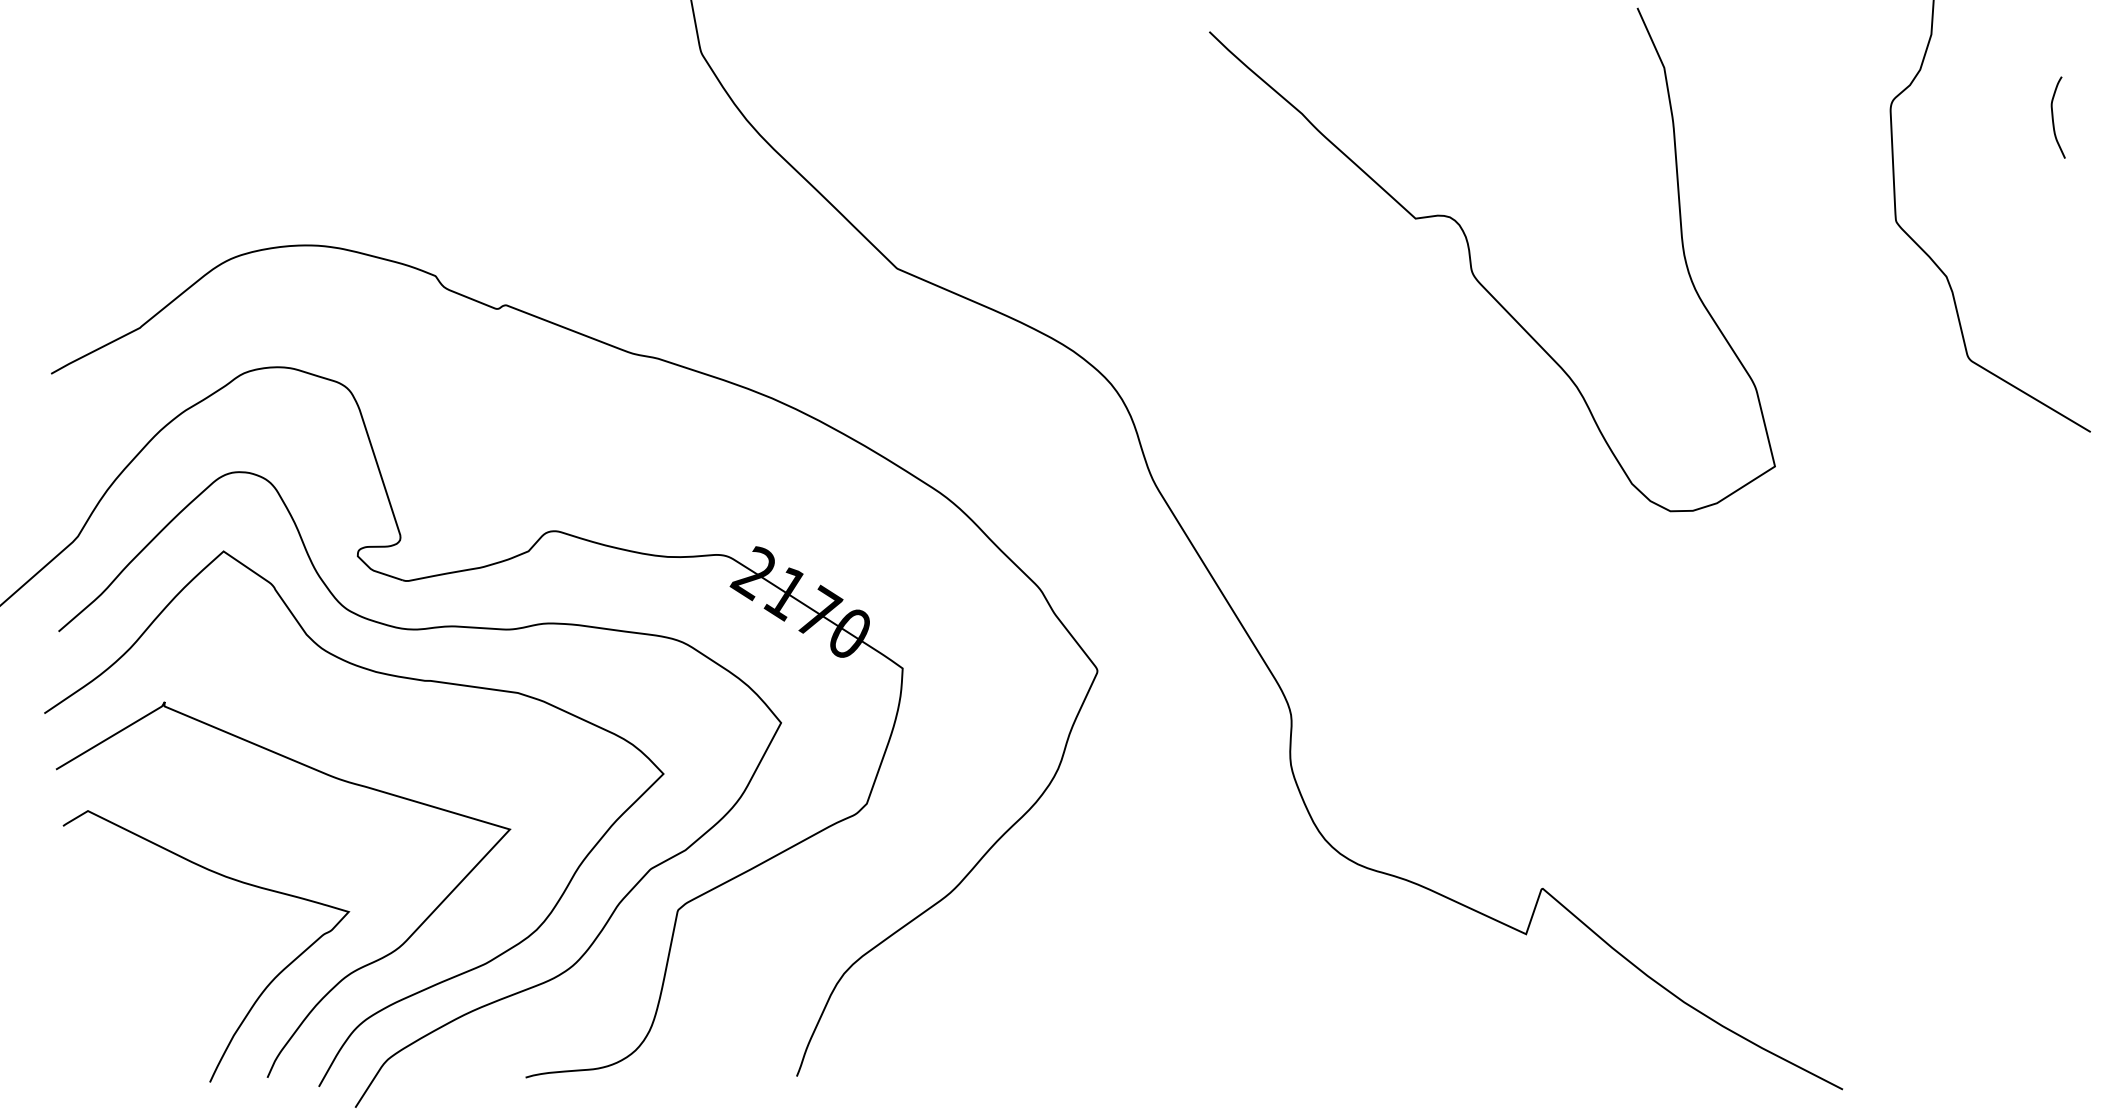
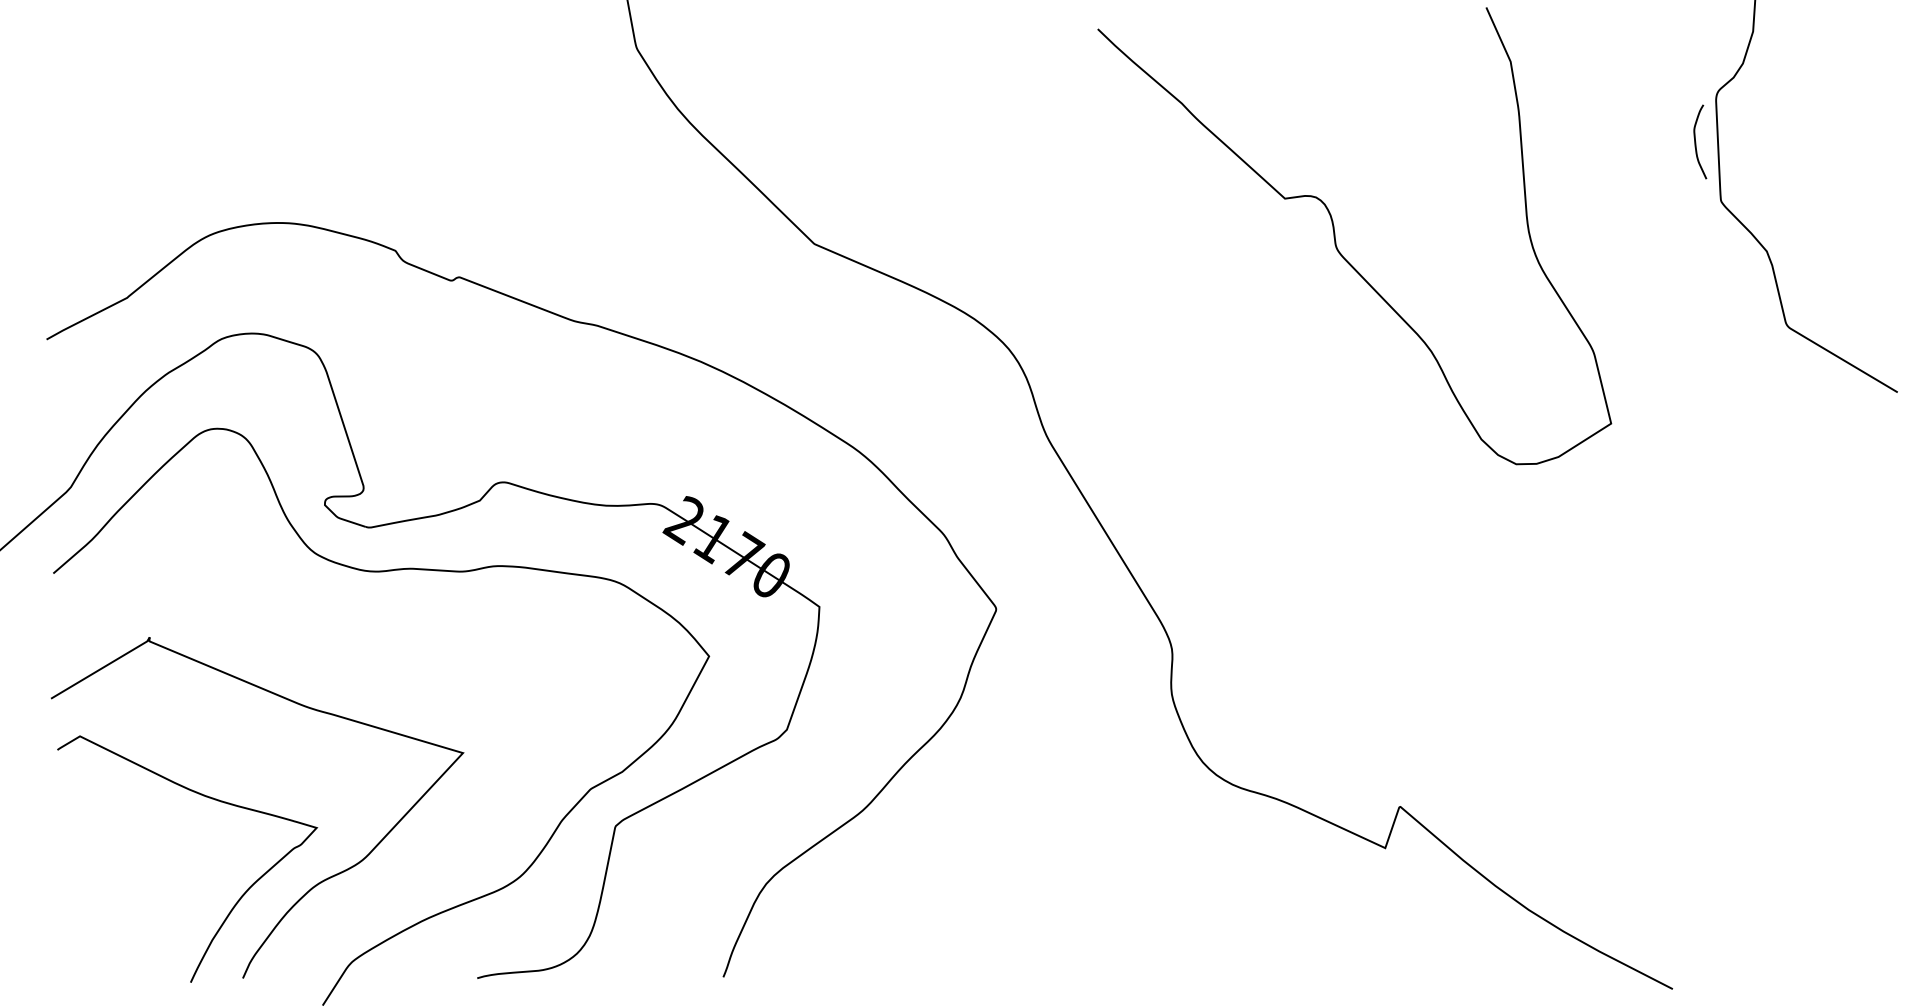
curve: (2054, 117) -> (1696, 141), moved
curve: (381, 674) -> (346, 612), removed

